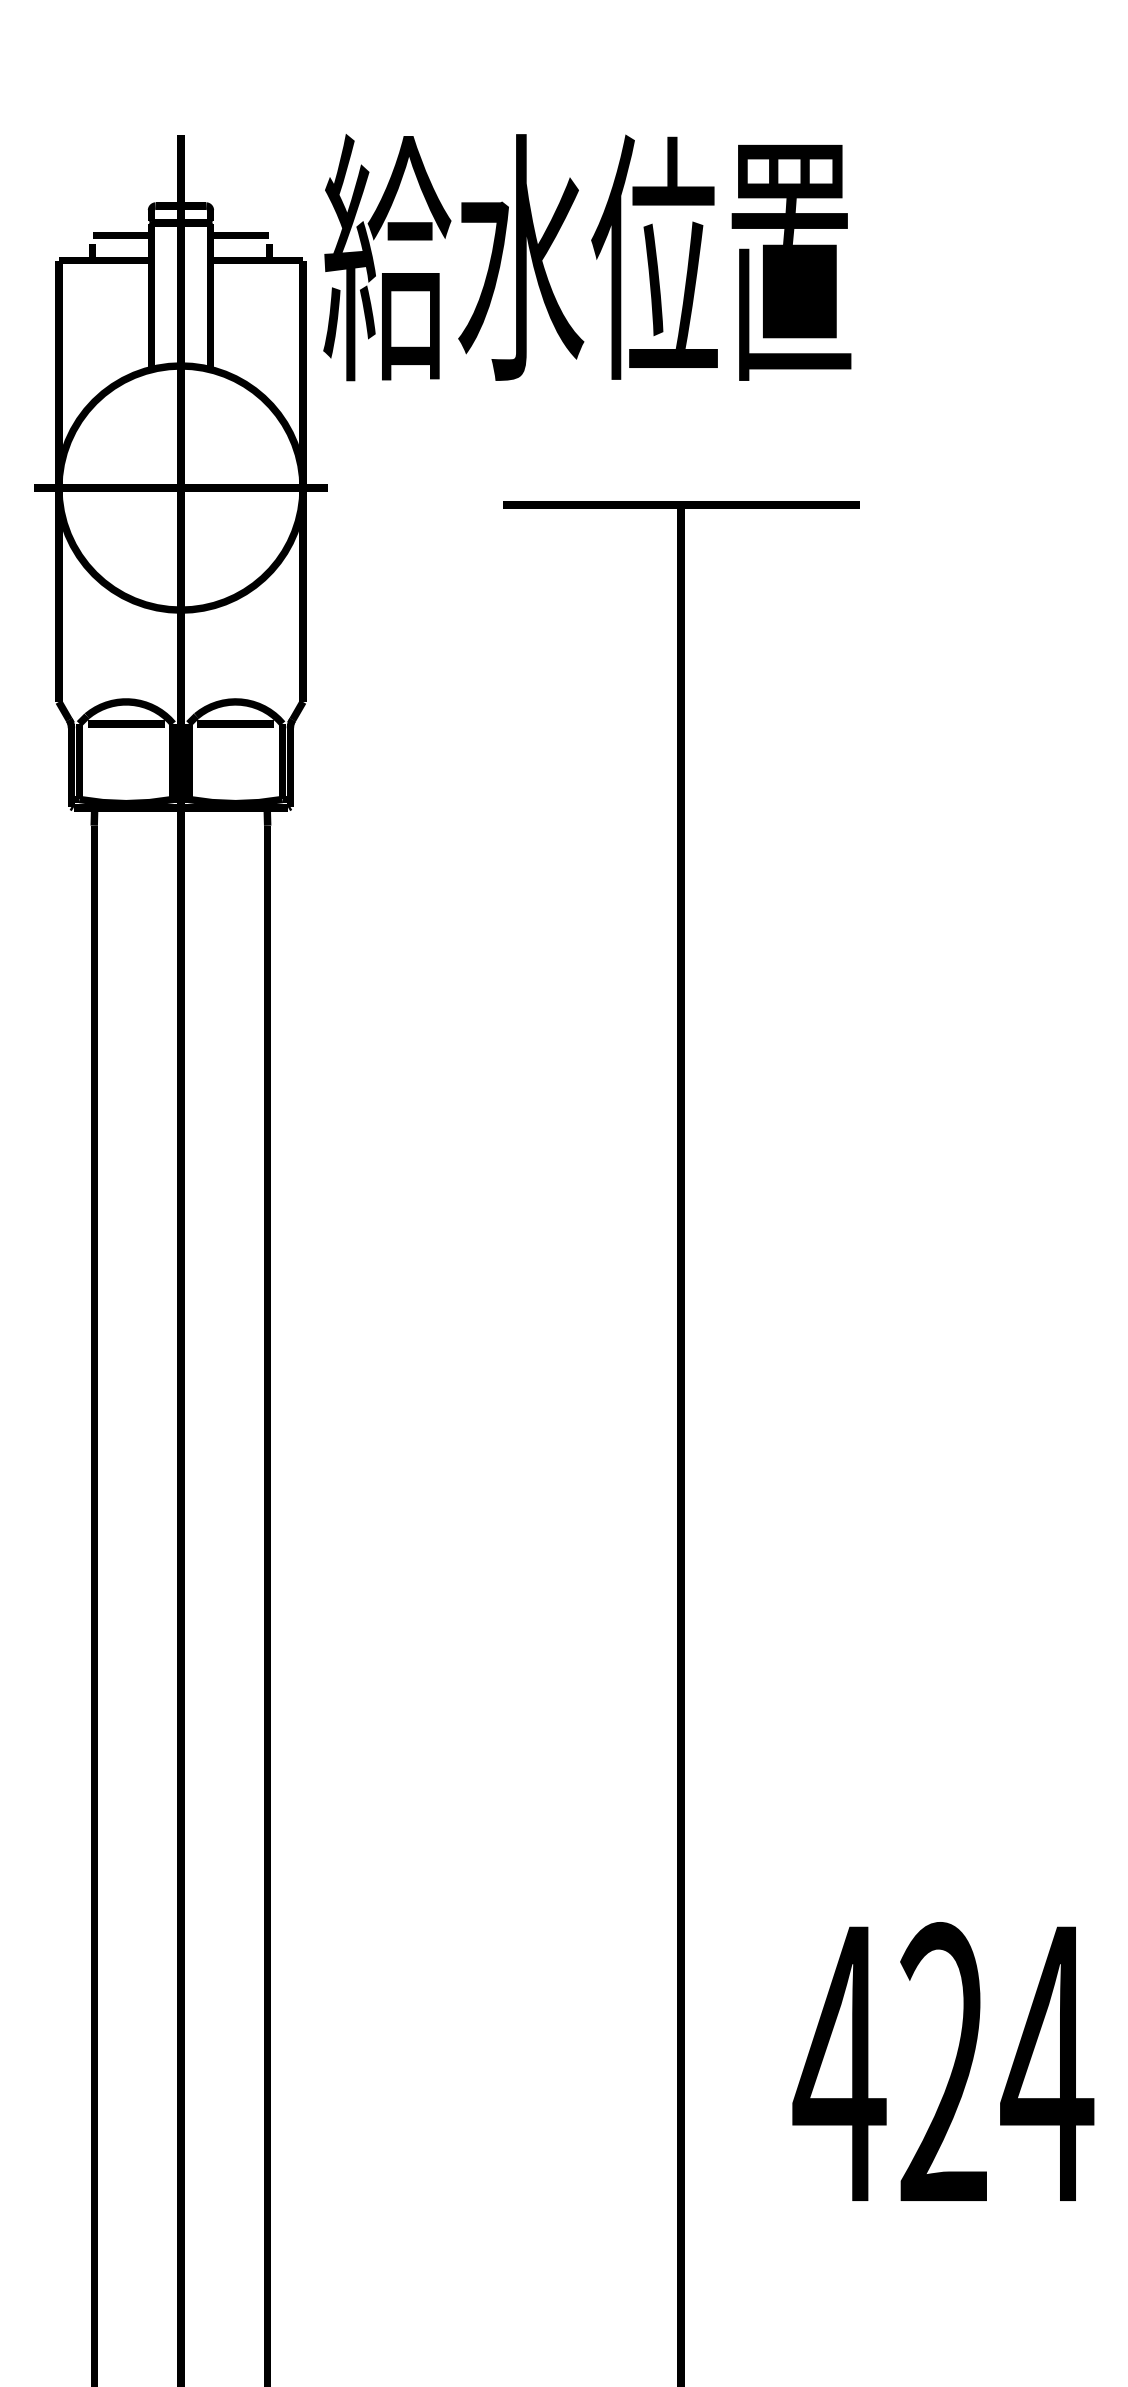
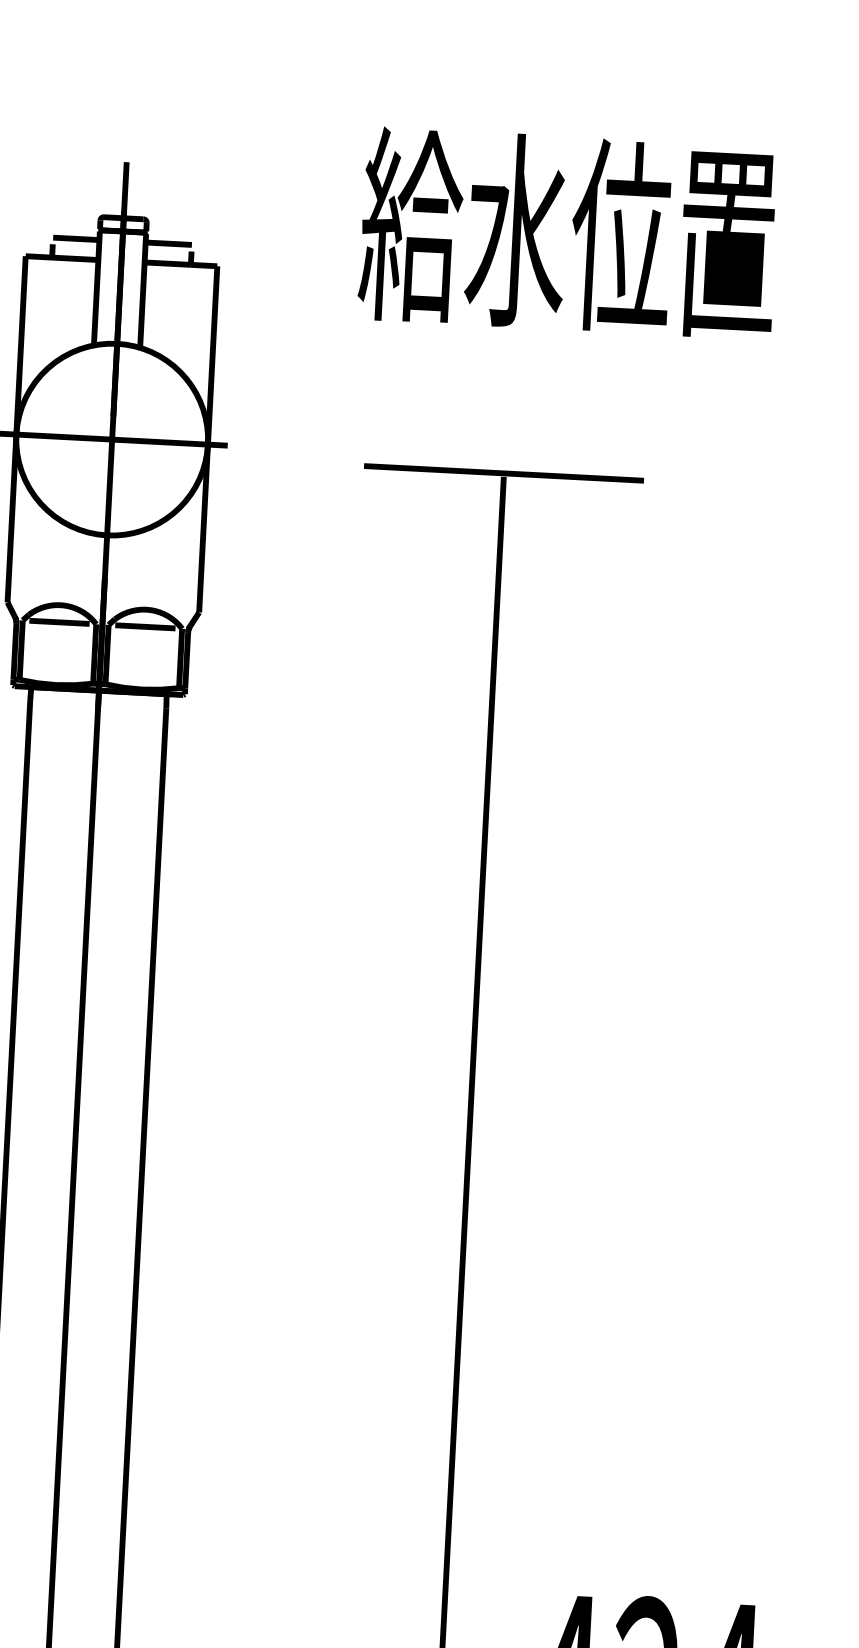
text: (587, 257) -> (568, 233), moved

